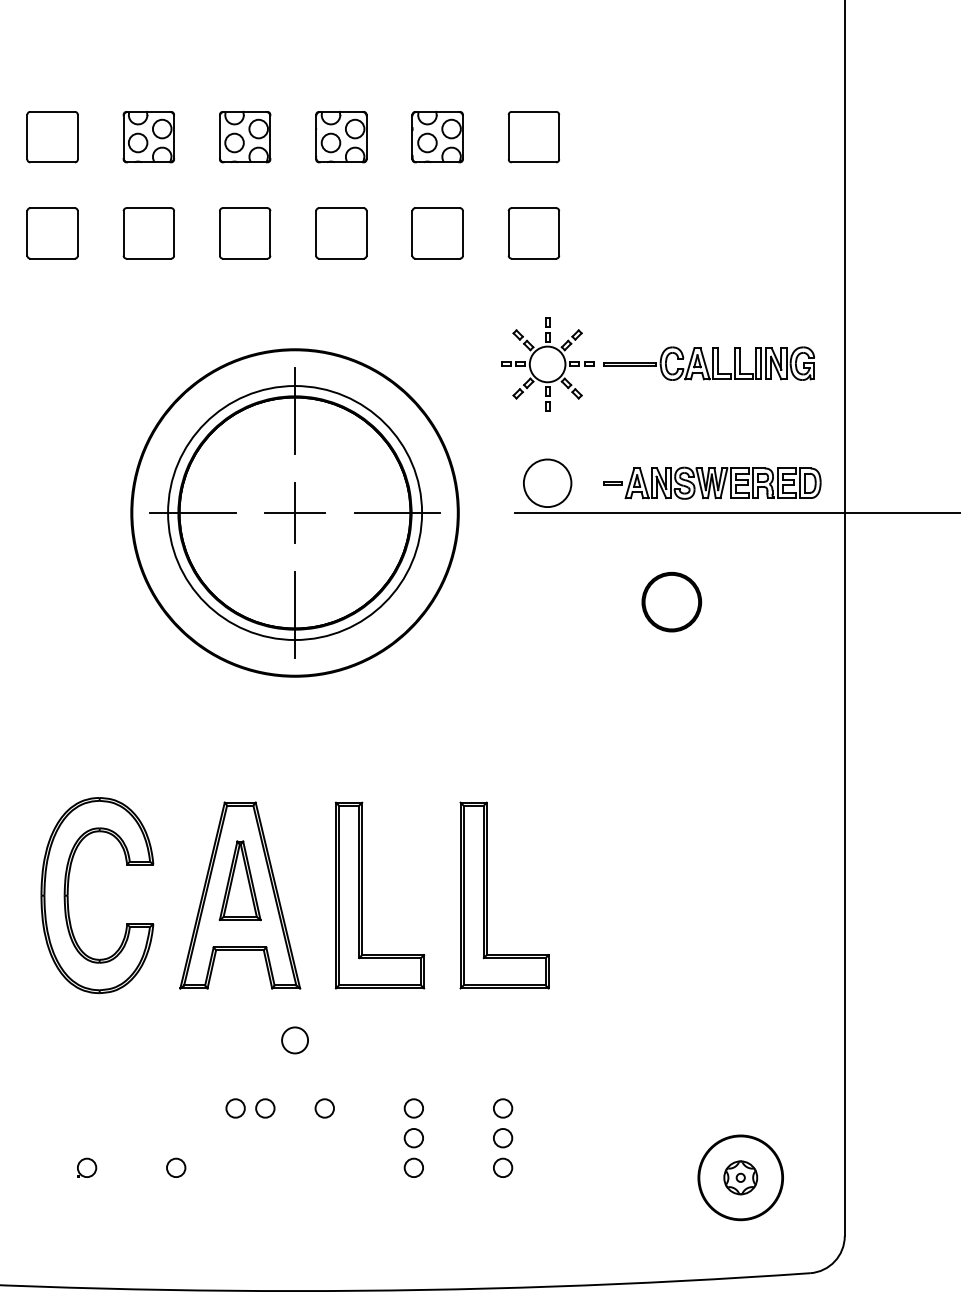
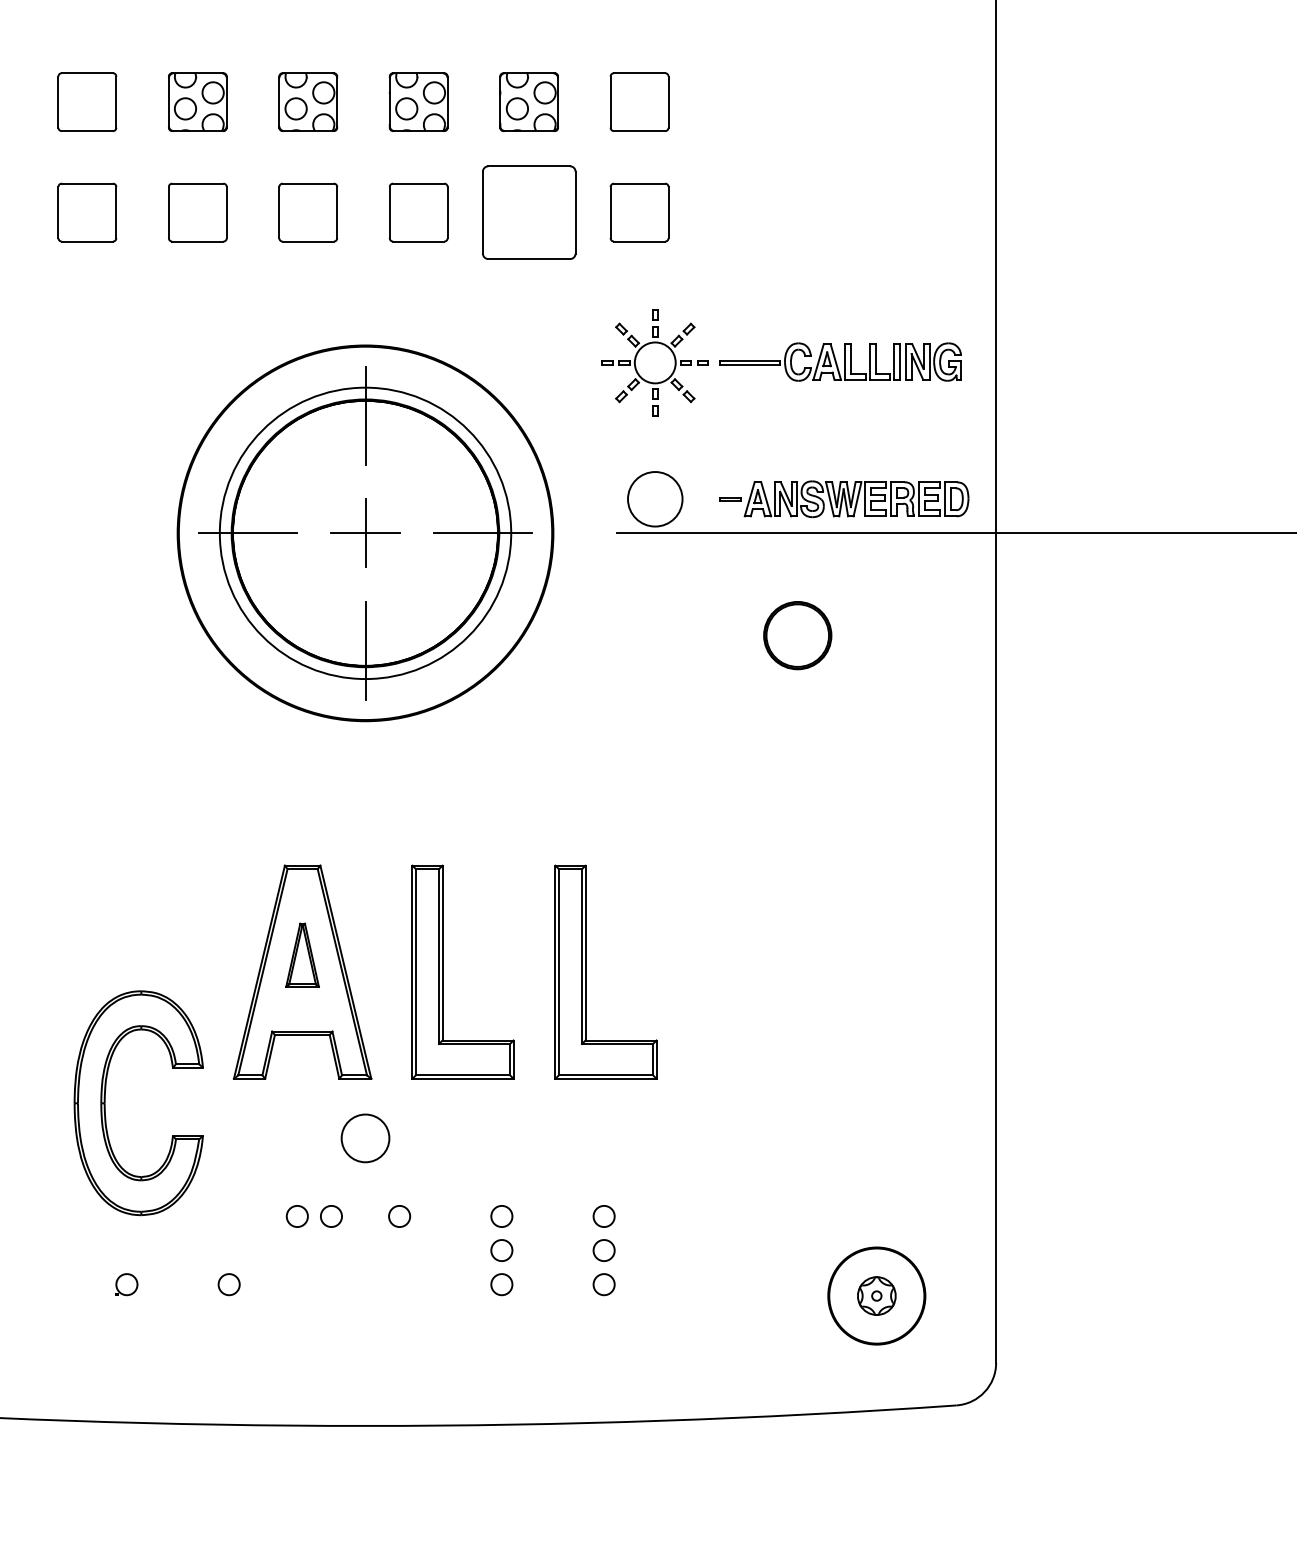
part: (437, 233) -> (528, 212), size x1.6
part: (240, 880) -> (302, 955), size x0.7
part: (68, 895) -> (105, 1103), moved
circle: (295, 1040) -> (365, 1138), size x1.6

